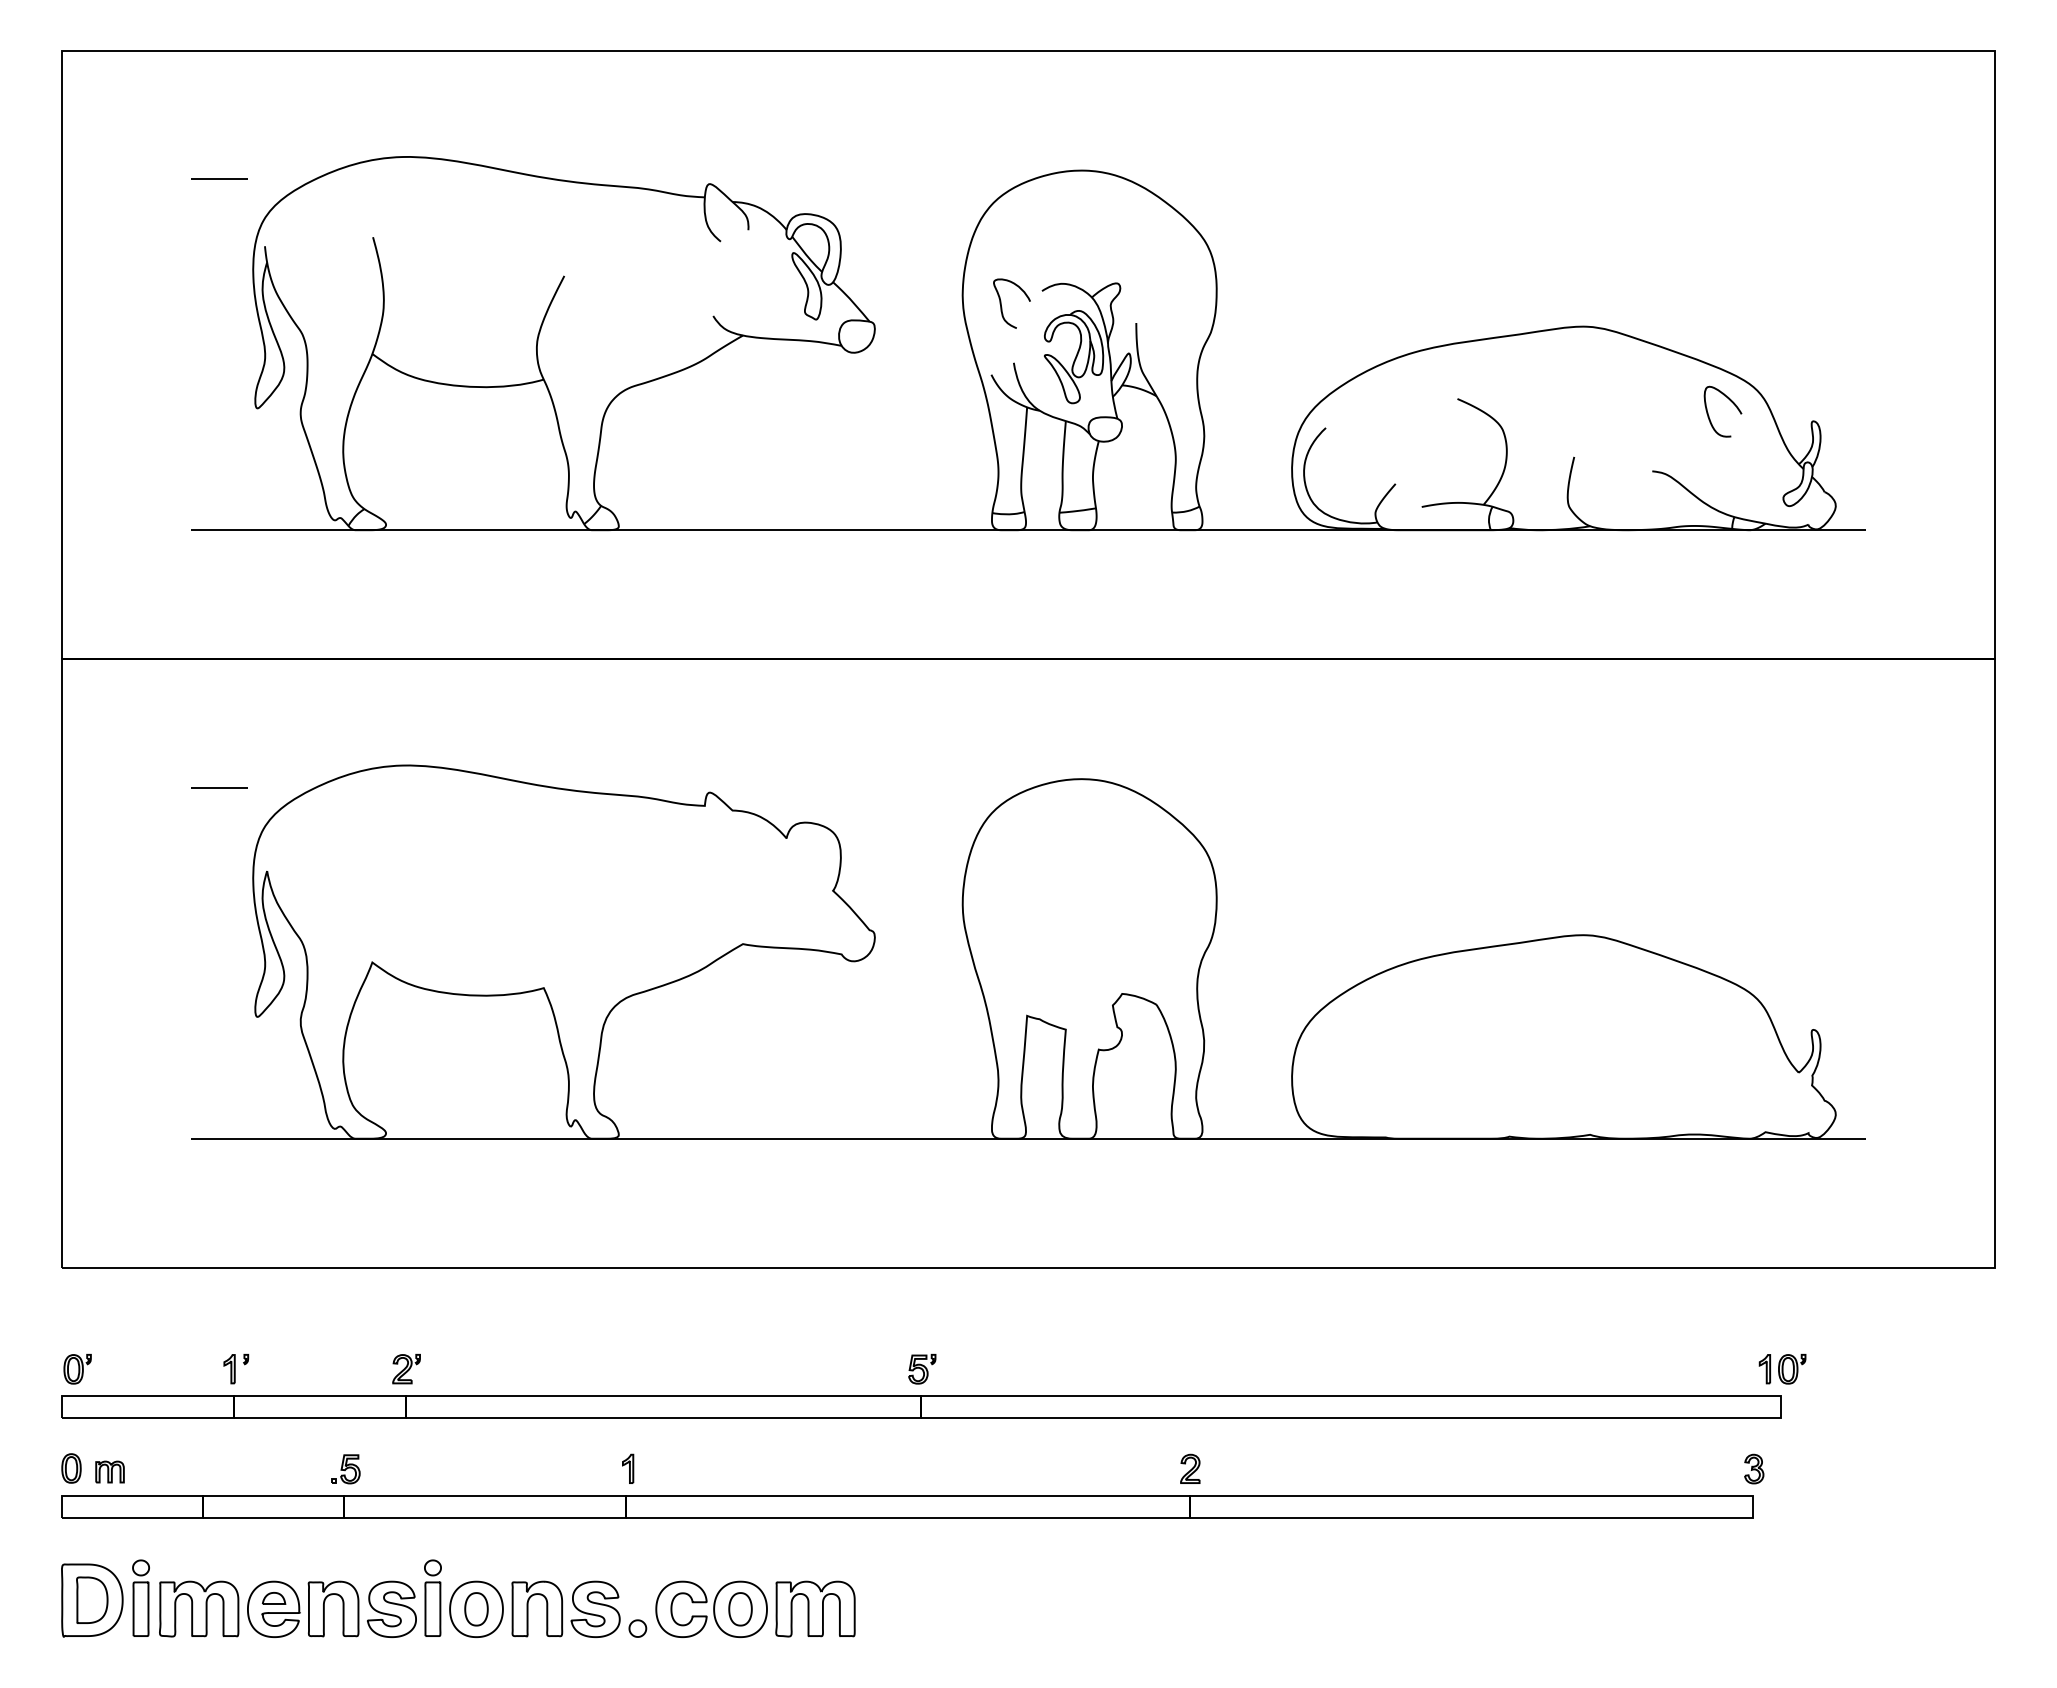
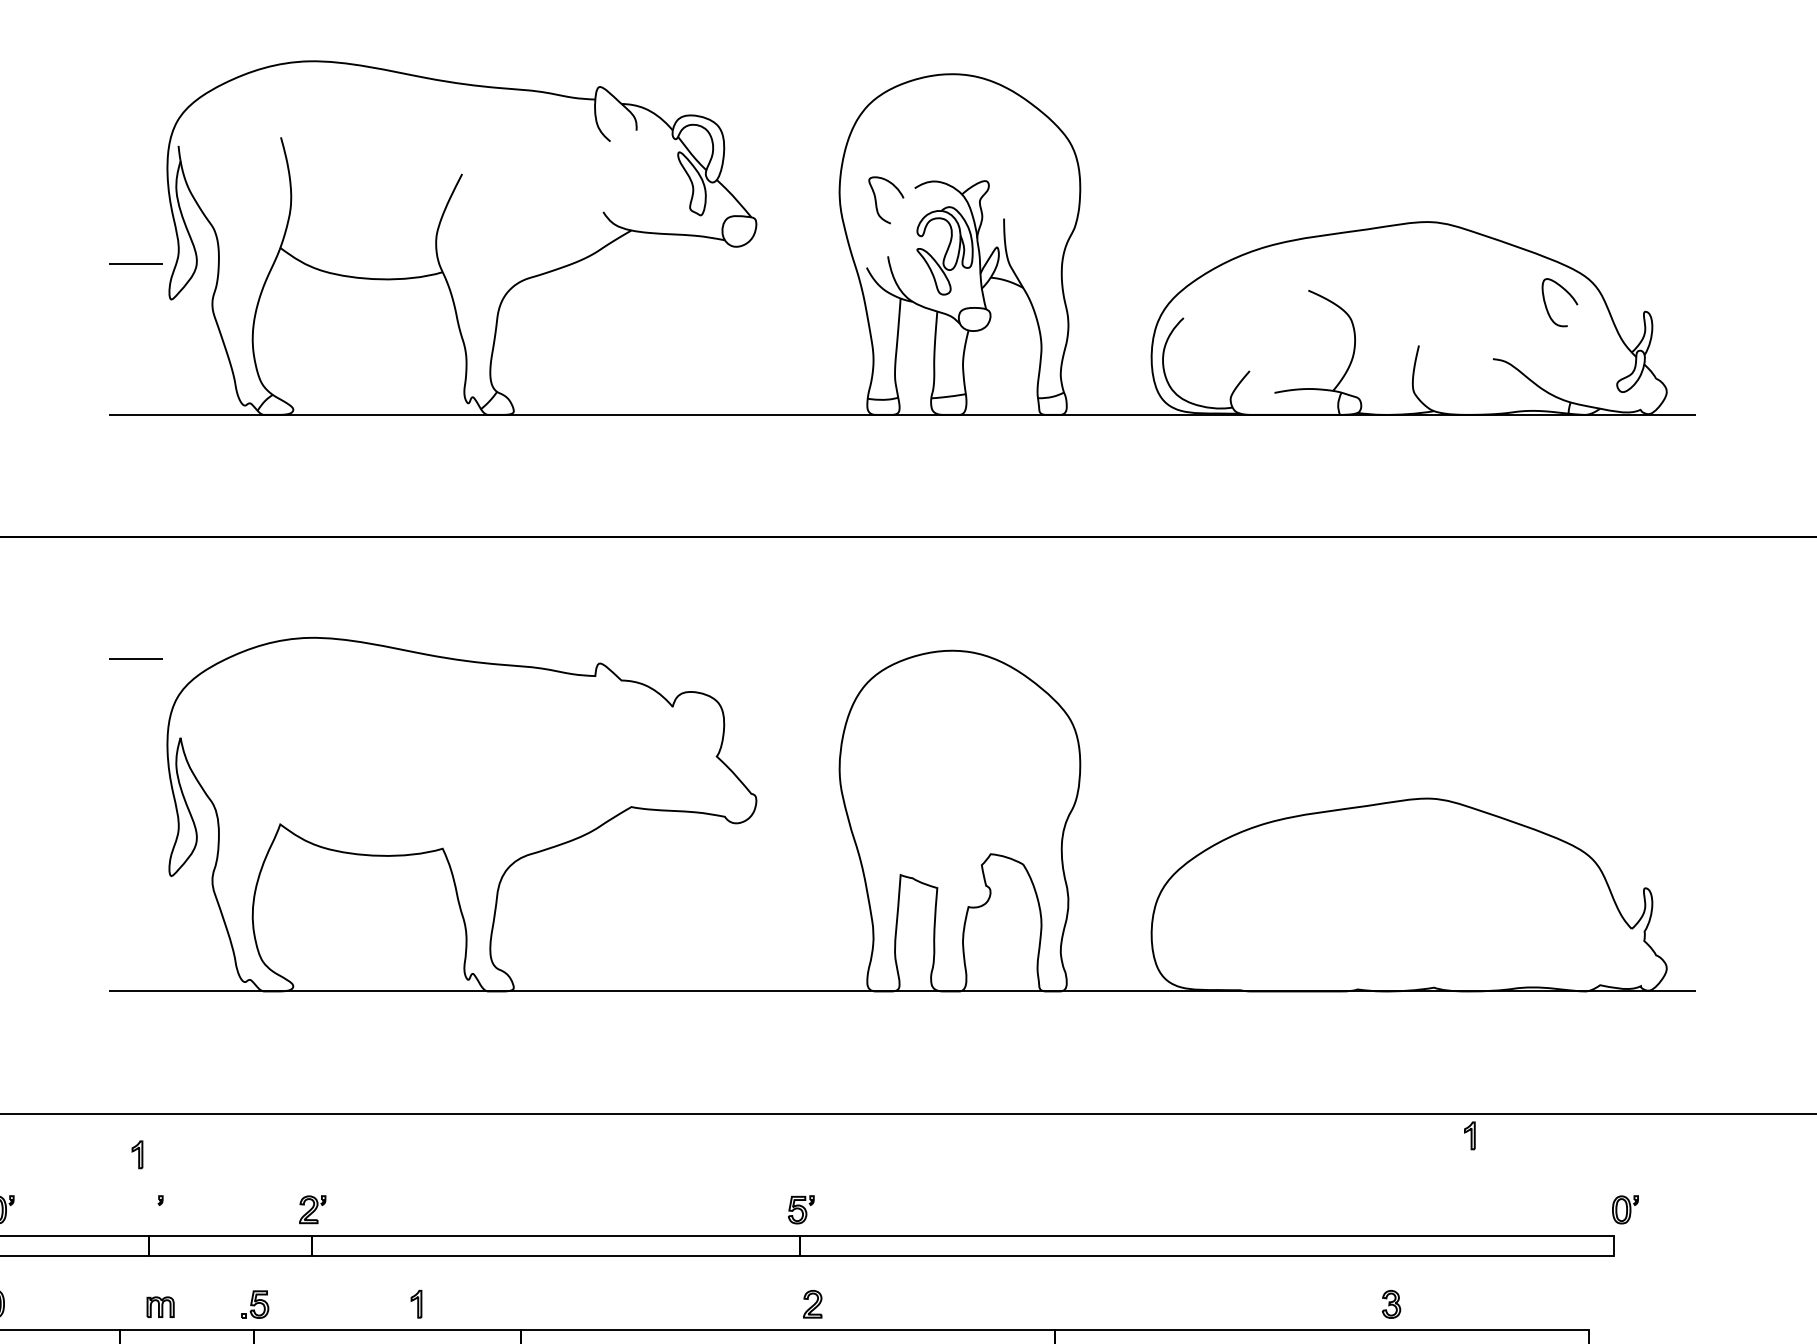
line: (219, 178) -> (135, 262), moved
part: (229, 1369) -> (137, 1155), moved
part: (1764, 1369) -> (1469, 1136), moved
part: (628, 1468) -> (416, 1303), moved
part: (1190, 1468) -> (812, 1303), moved
part: (1754, 1468) -> (1391, 1303), moved
part: (109, 1471) -> (160, 1306), moved

